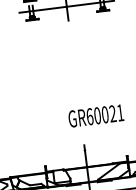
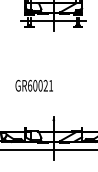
text: (94, 115) -> (33, 85), moved

